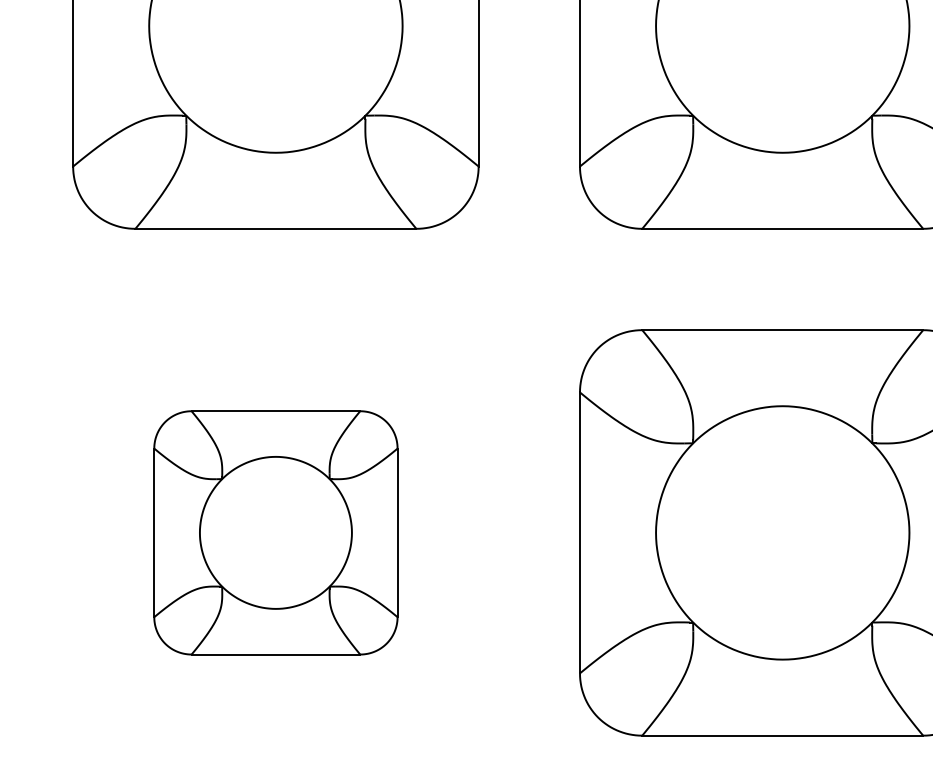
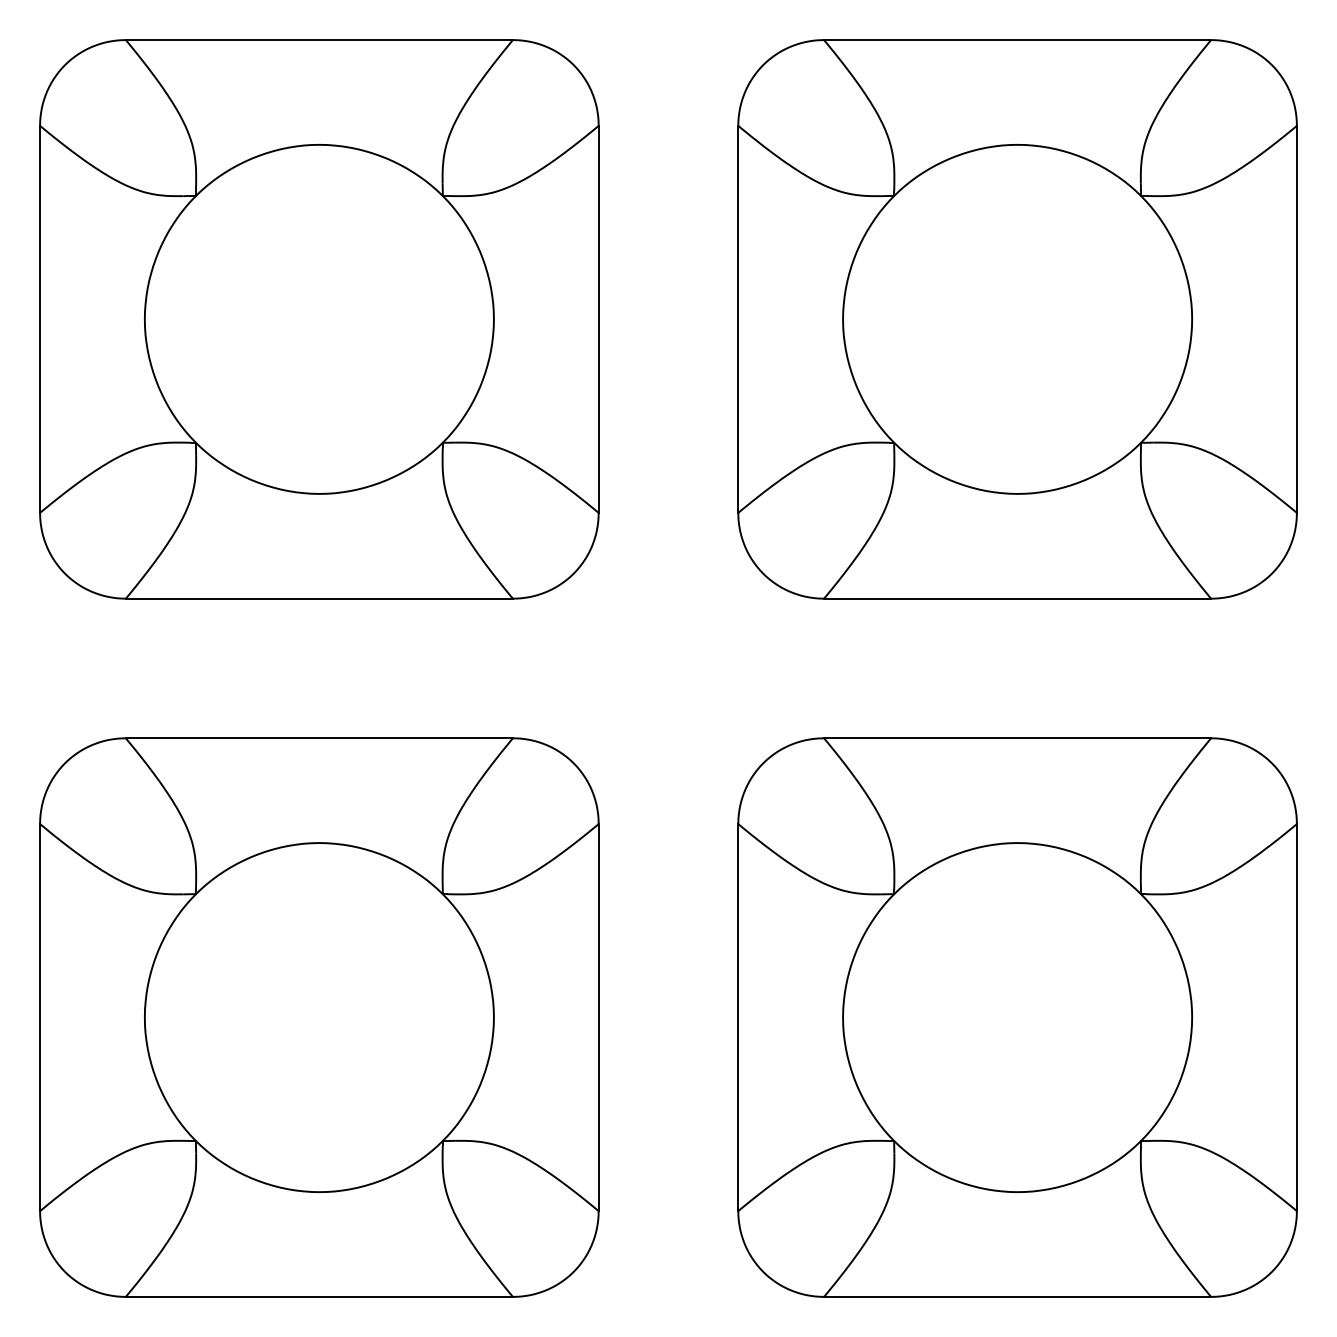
part: (275, 532) -> (319, 1017), size x1.67

